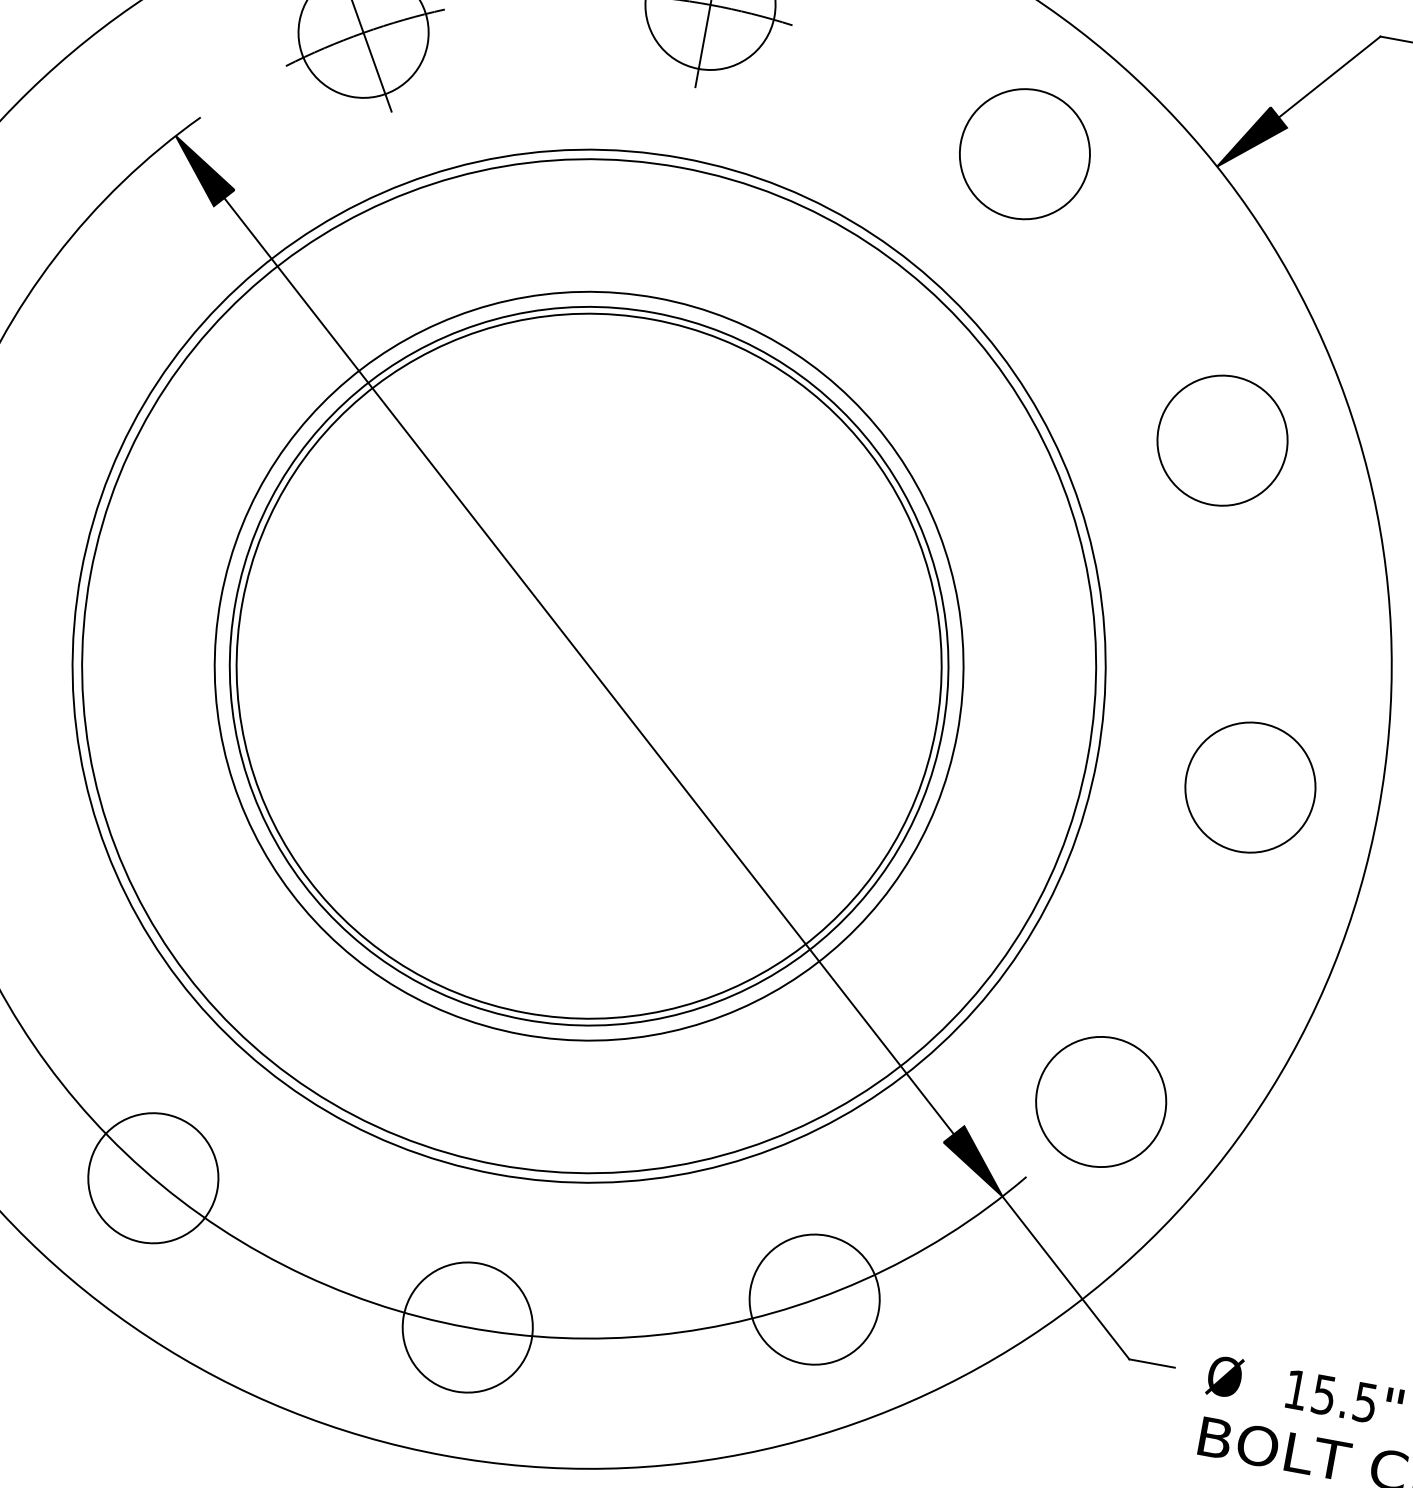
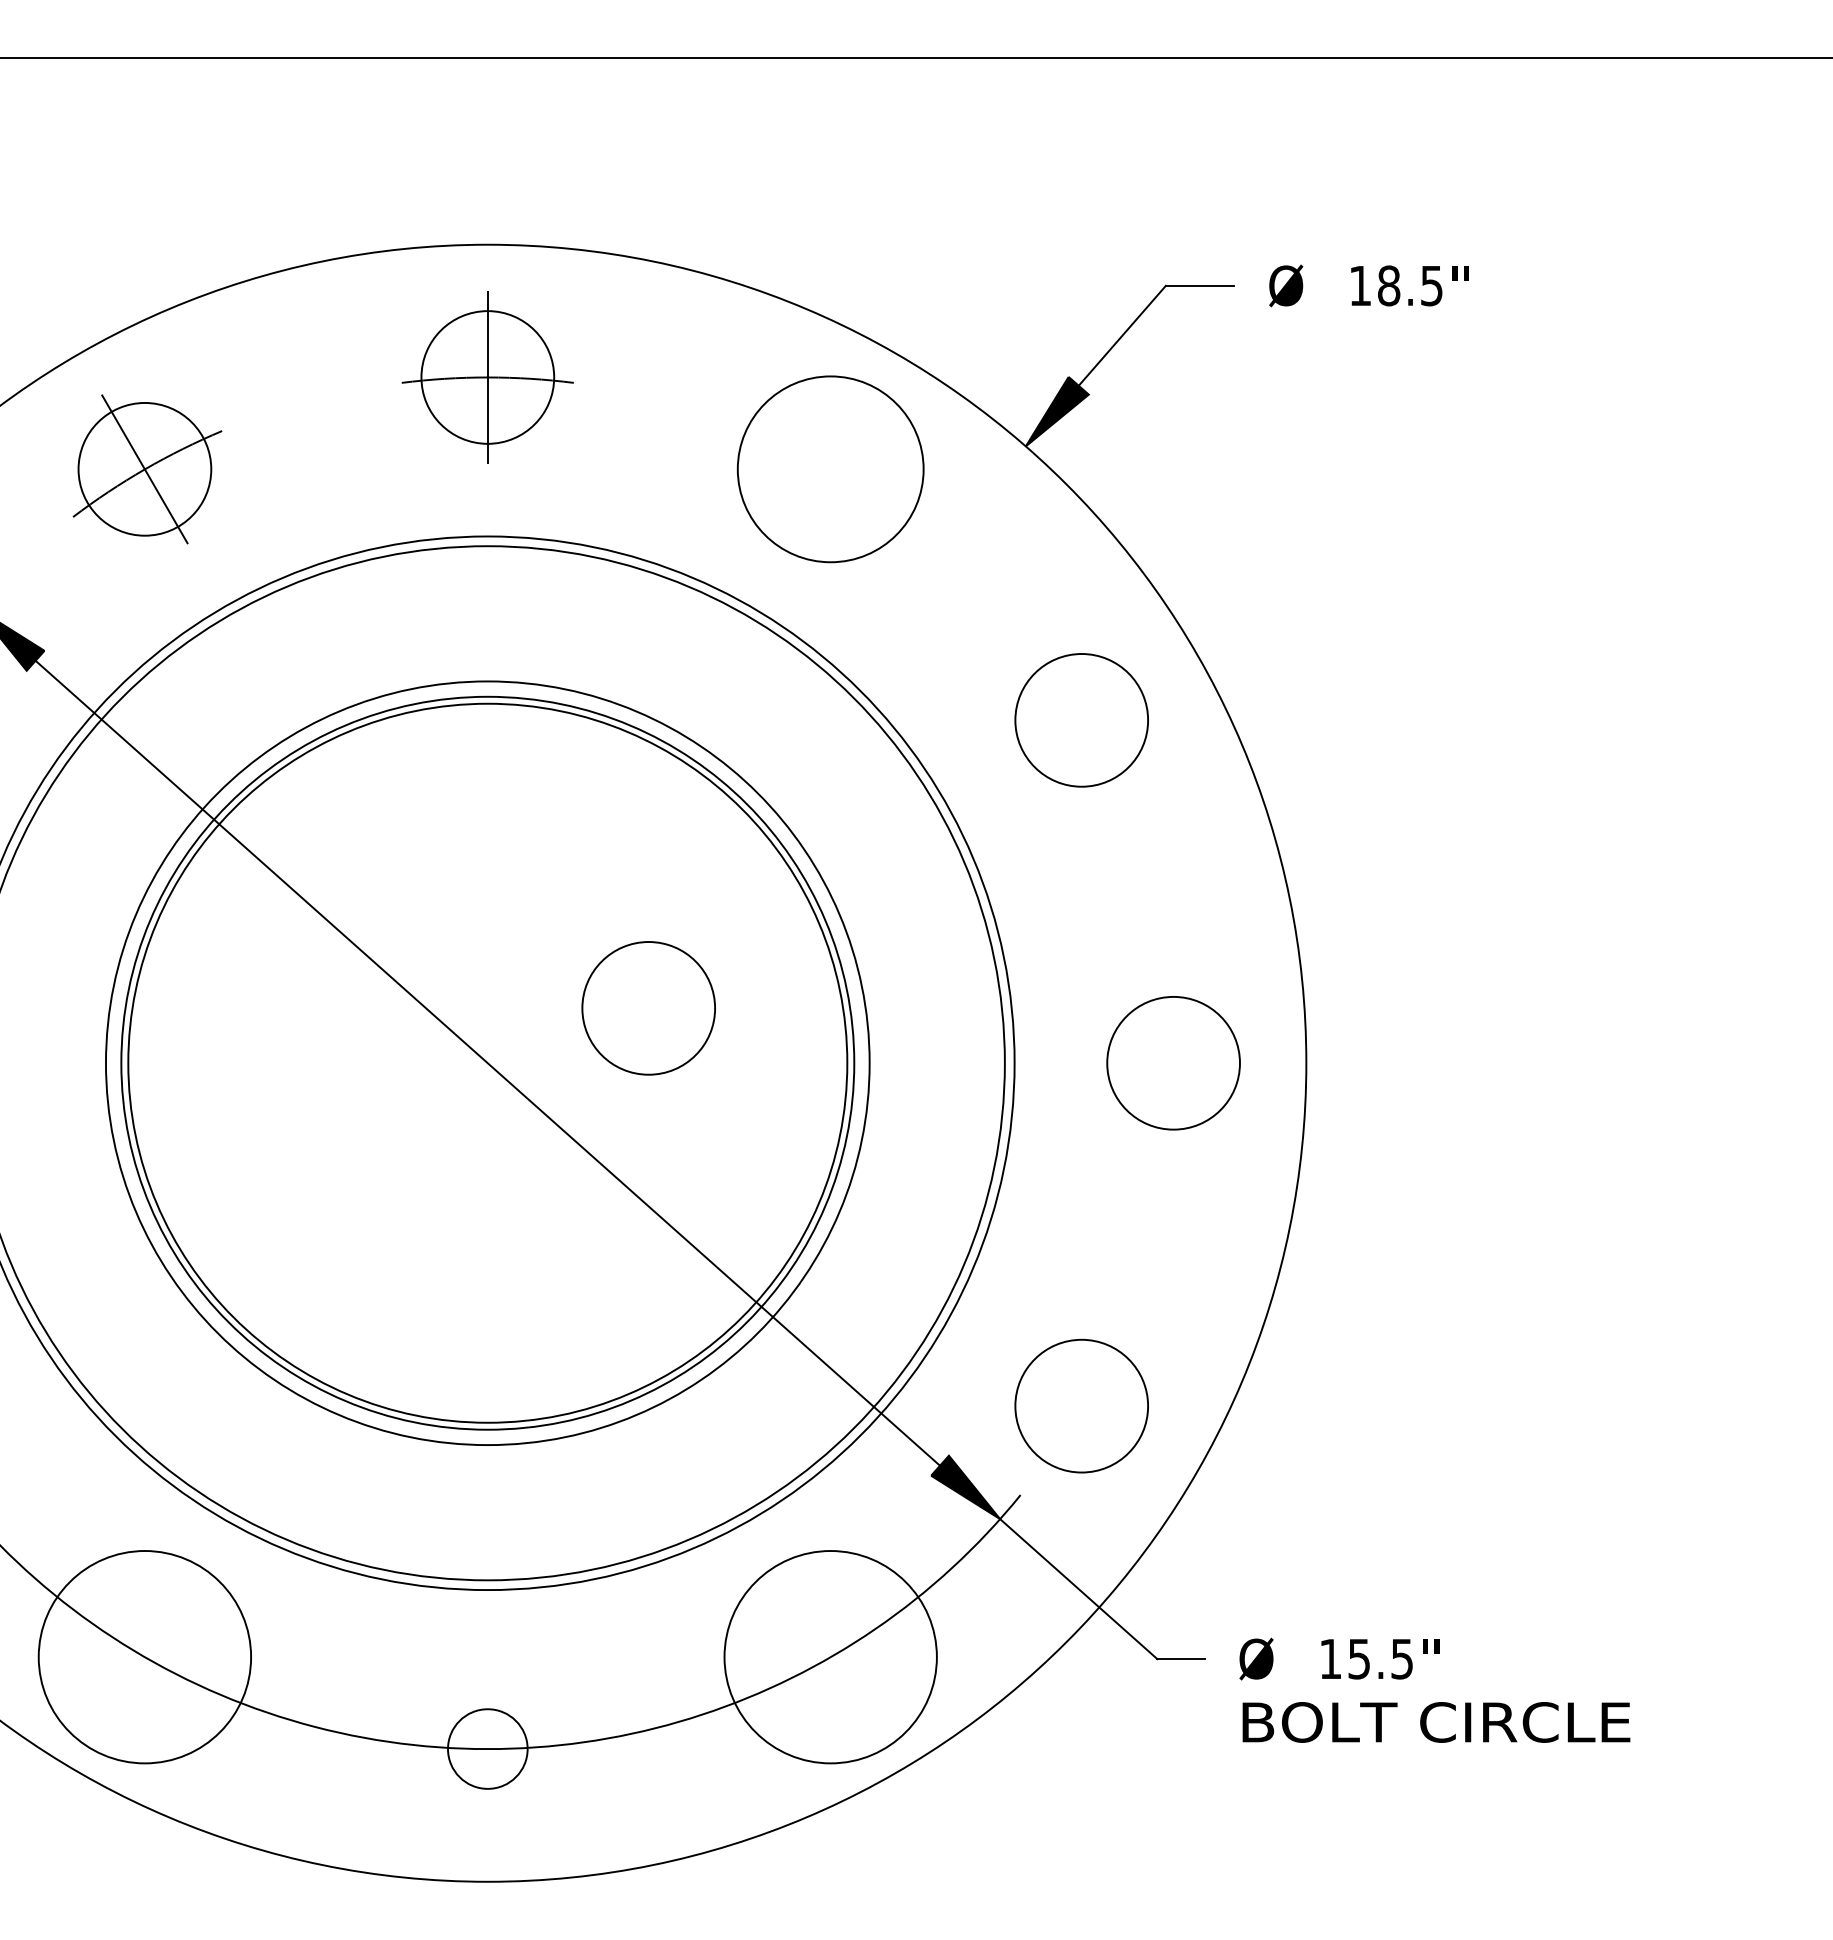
circle: (1024, 153) -> (830, 468), size x1.4
circle: (753, 641) -> (648, 1008), added
circle: (153, 1177) -> (144, 1656), size x1.6
circle: (814, 1298) -> (830, 1656), size x1.6
circle: (467, 1326) -> (487, 1748), size x0.6

